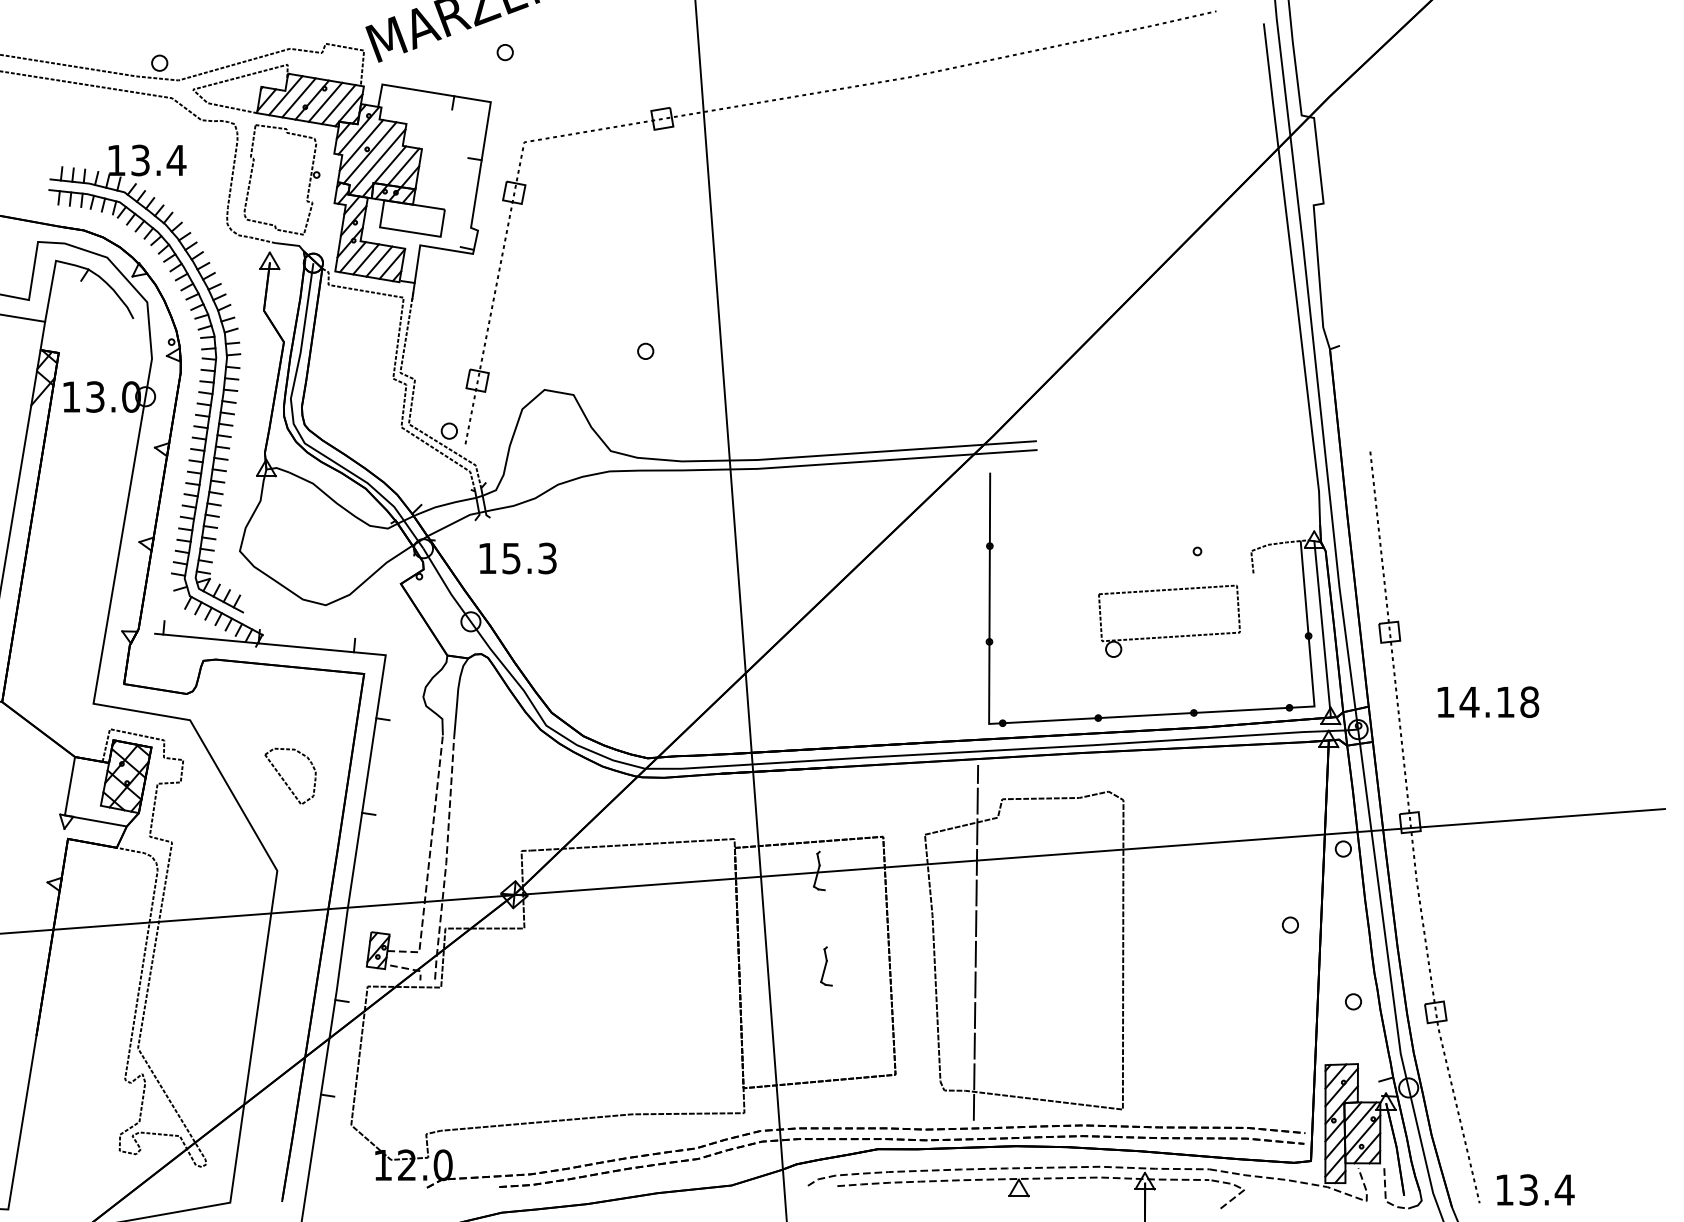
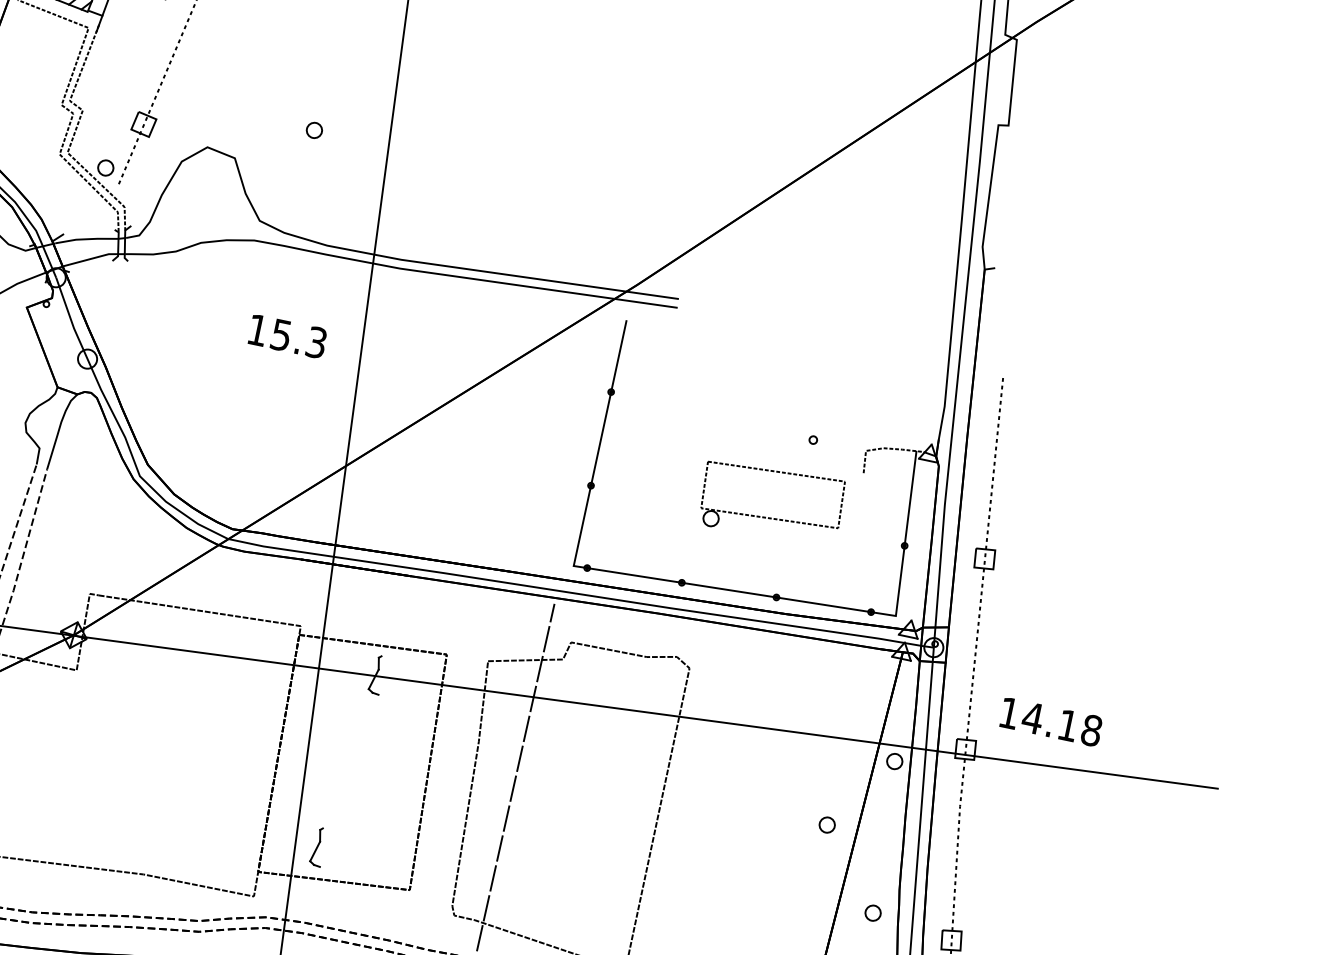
text: (517, 558) -> (287, 336), moved
line: (1322, 629) -> (919, 542), removed
text: (1488, 702) -> (1051, 722), moved
part: (826, 966) -> (318, 847), moved

